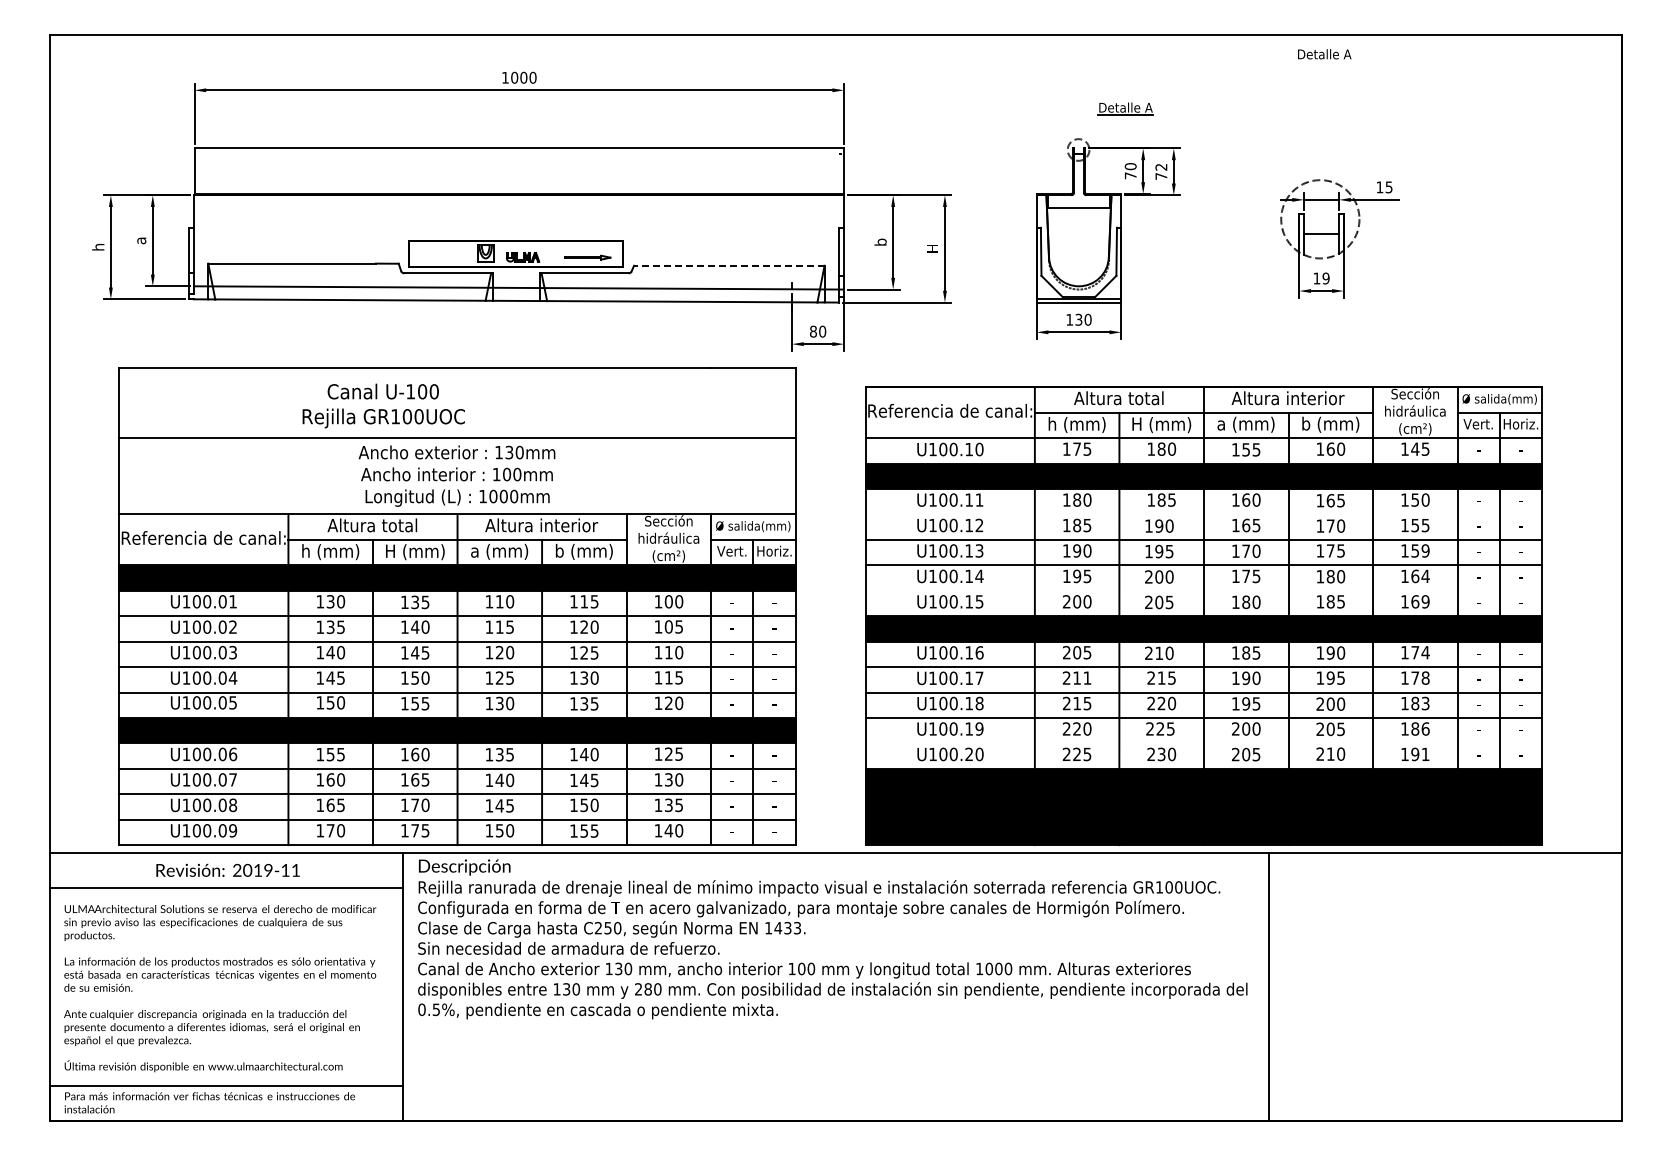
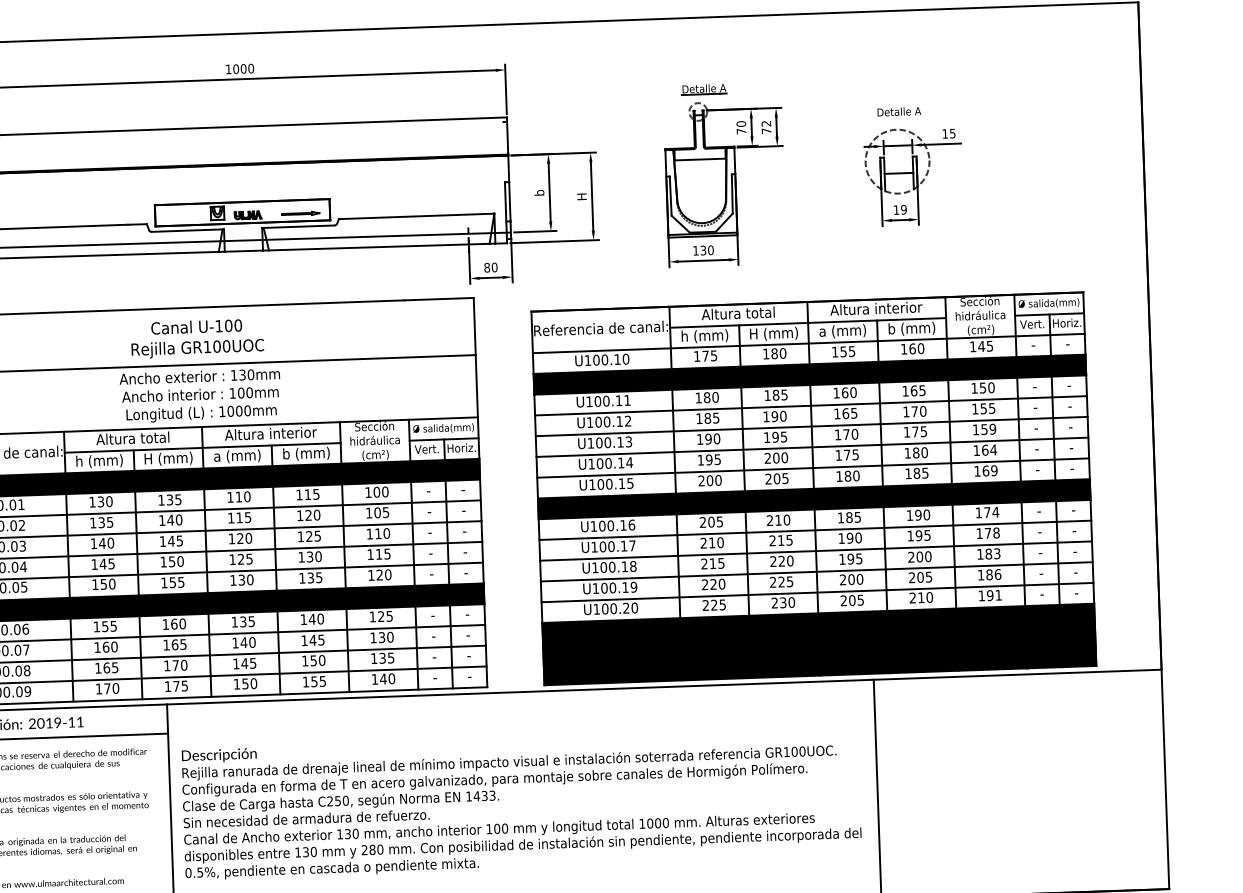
text: (1324, 54) -> (899, 111), moved
part: (1125, 108) -> (703, 89), moved
line: (728, 265) -> (415, 216), dashed -> solid
text: (383, 405) -> (197, 338), moved
line: (1203, 514) -> (810, 405), added
line: (1203, 590) -> (812, 467), added
text: (1087, 677) -> (720, 542), 211 -> 210
line: (1203, 743) -> (817, 592), added
text: (832, 939) -> (521, 803), moved

